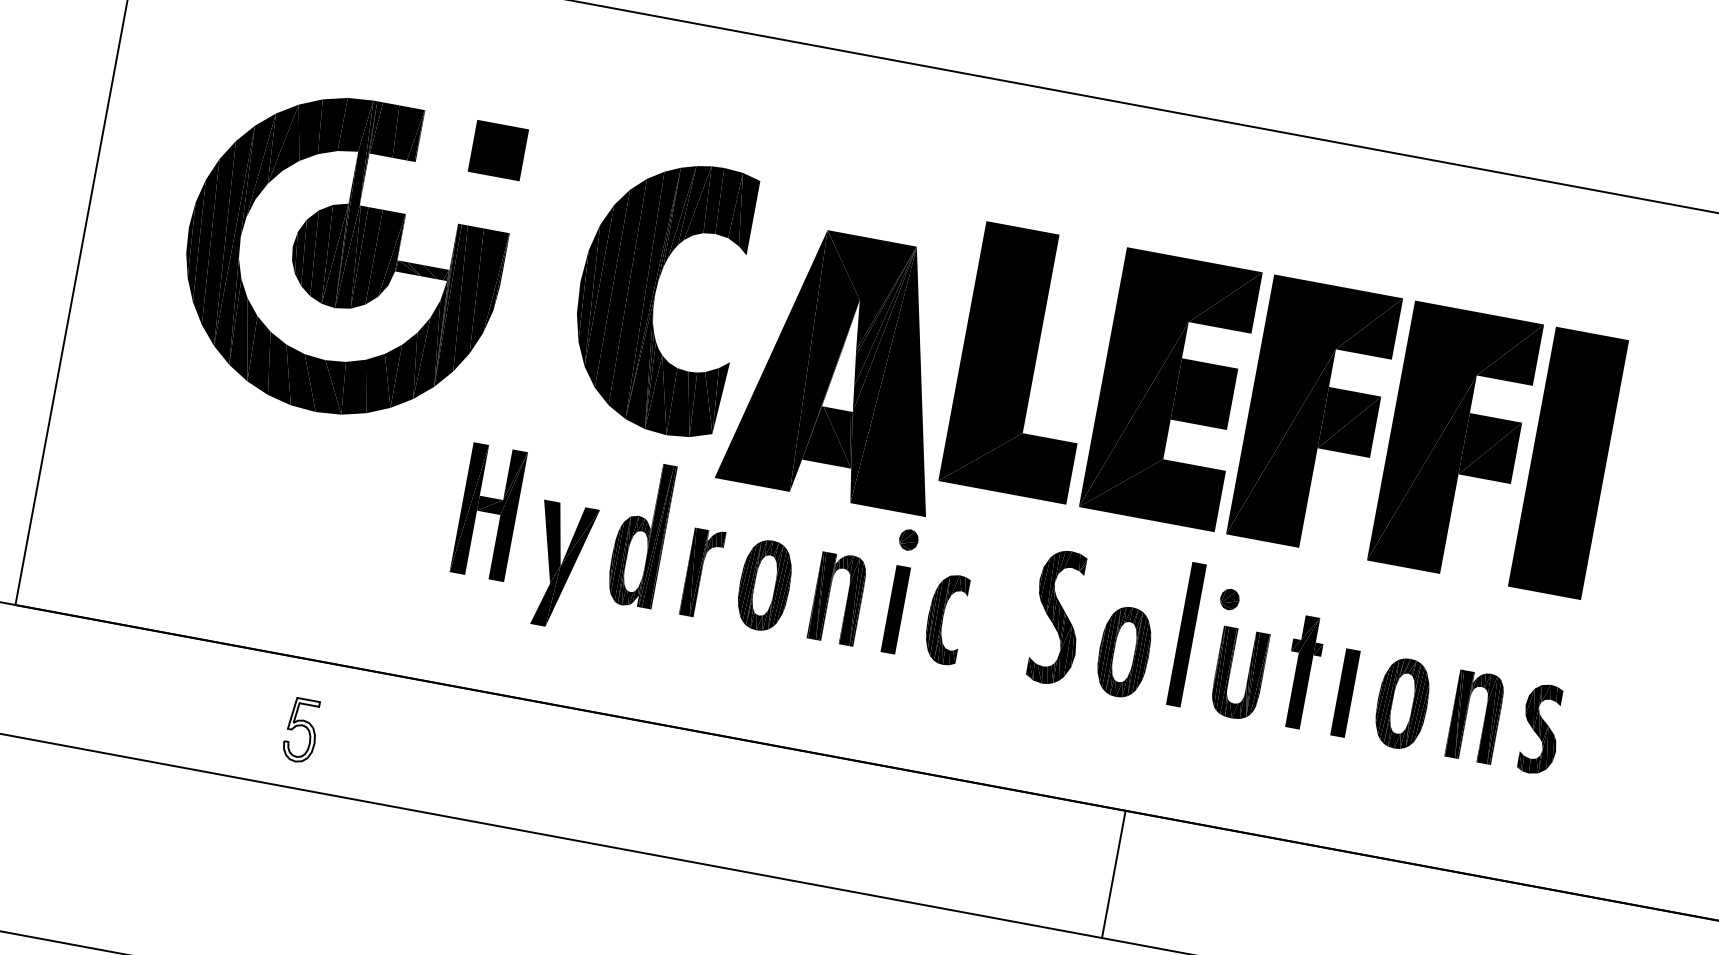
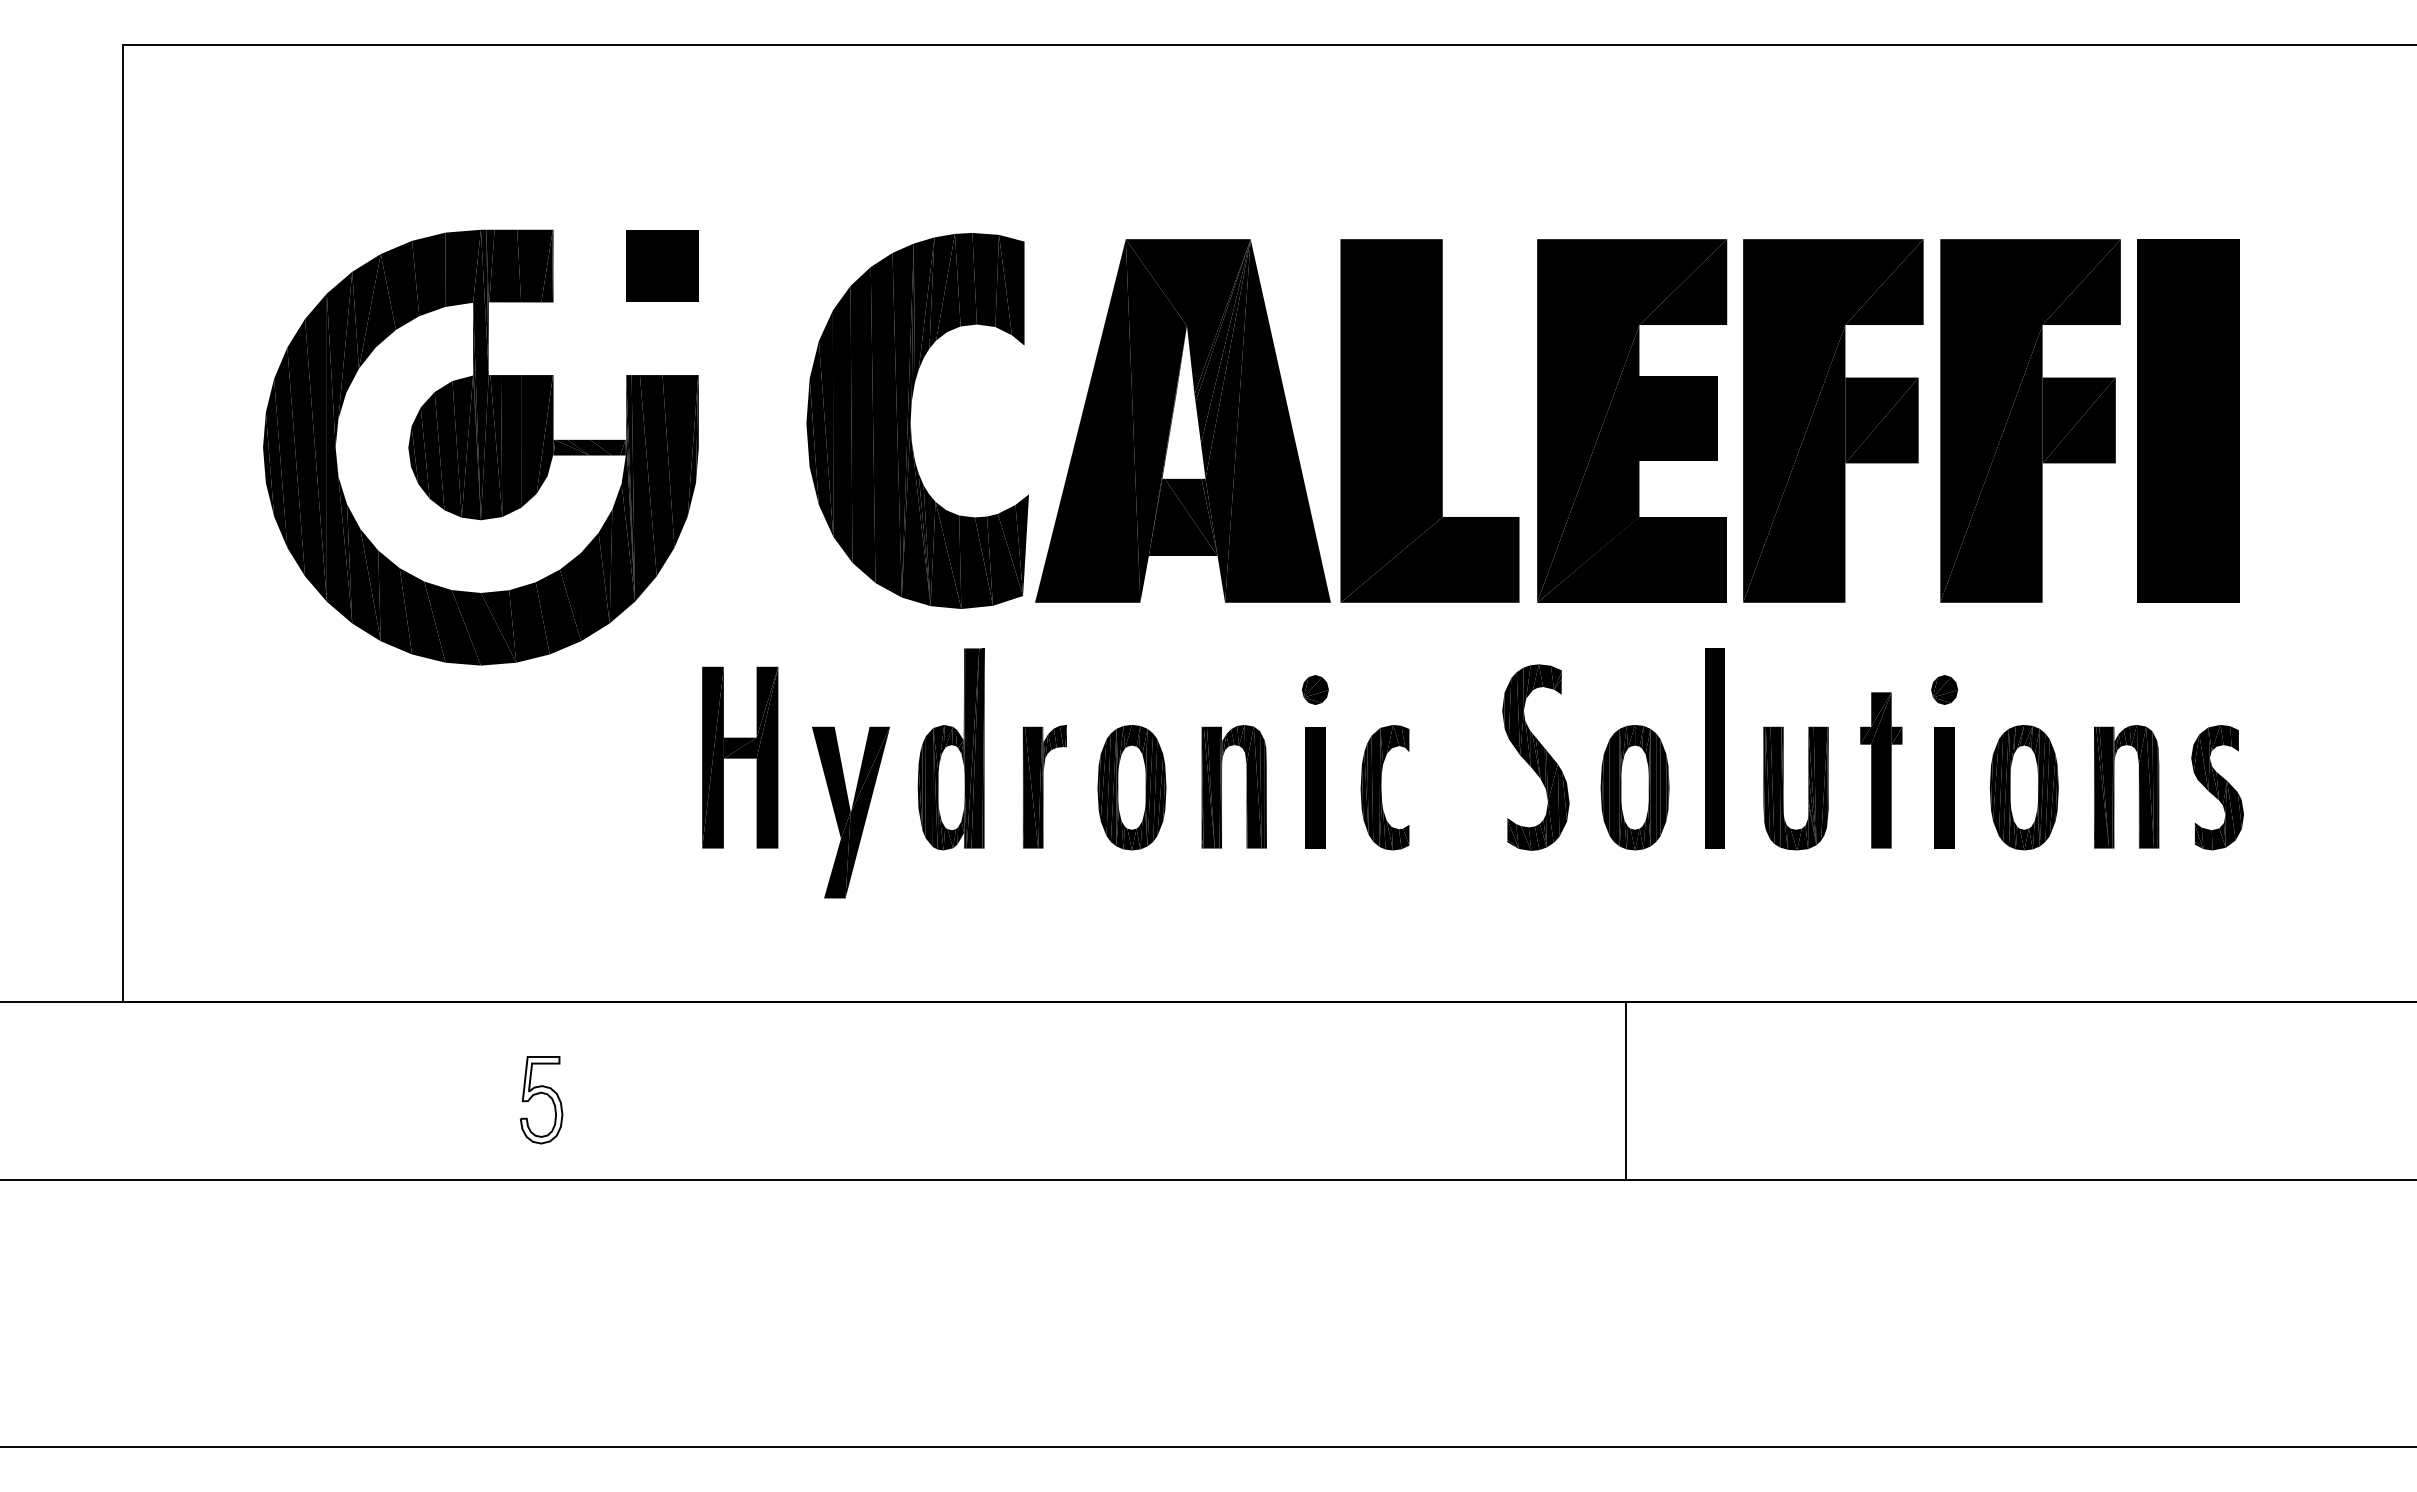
part: (844, 367) -> (1182, 420), moved
part: (1229, 599) -> (1944, 689), moved
line: (1113, 874) -> (1625, 1090), moved

